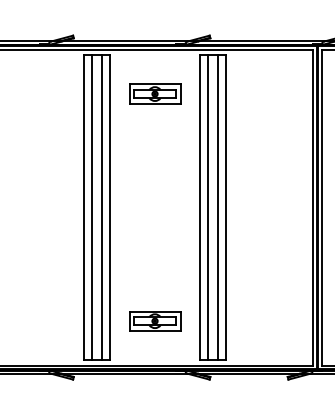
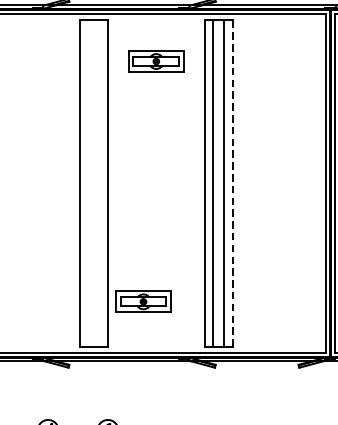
line: (91, 207) -> (88, 183), removed
line: (102, 207) -> (100, 183), removed
line: (226, 207) -> (232, 183), solid -> dashed
part: (155, 321) -> (143, 302), moved

